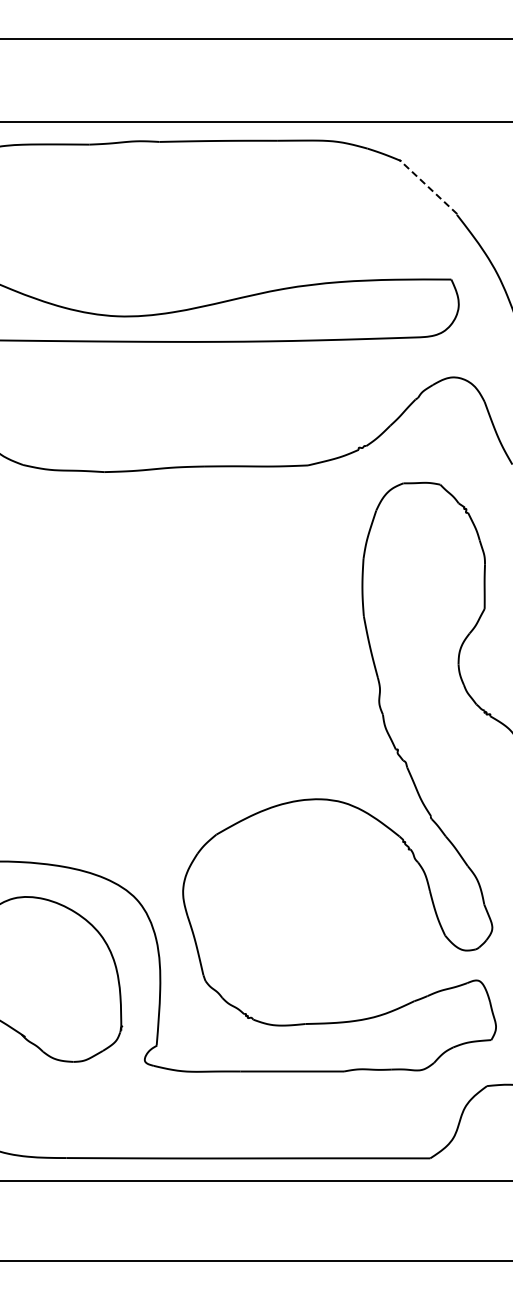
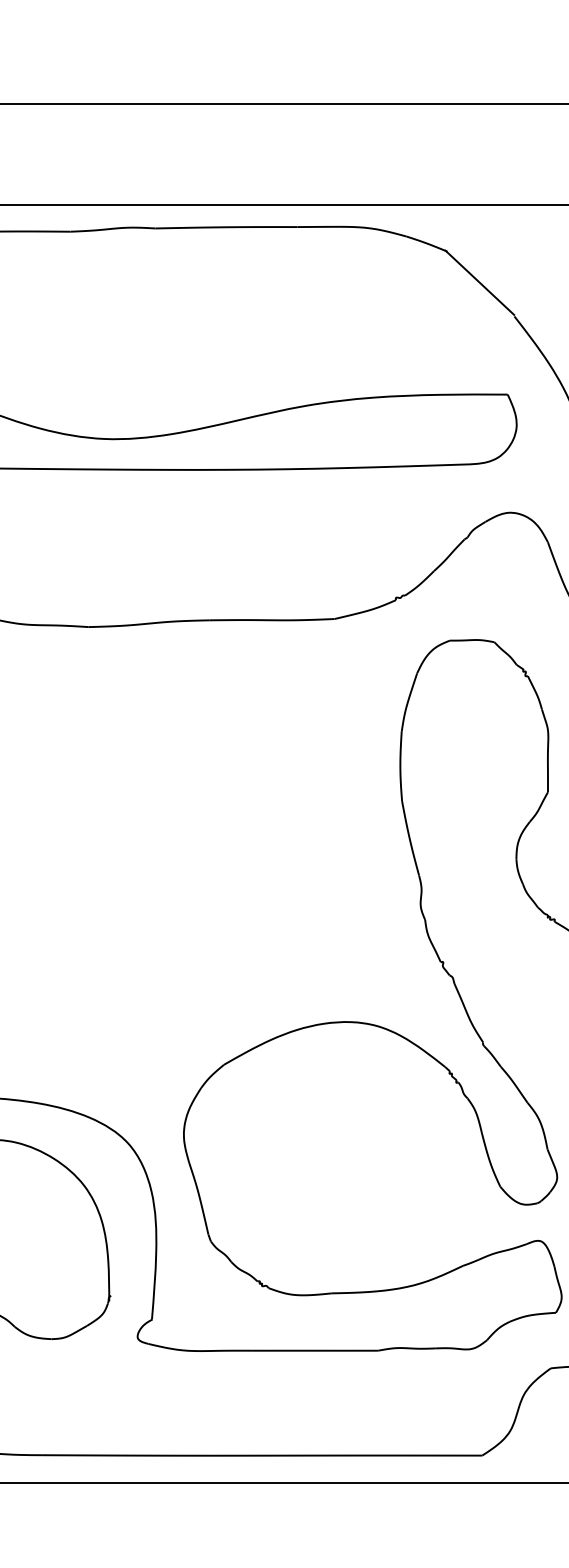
line: (428, 186) -> (480, 282), dashed -> solid

